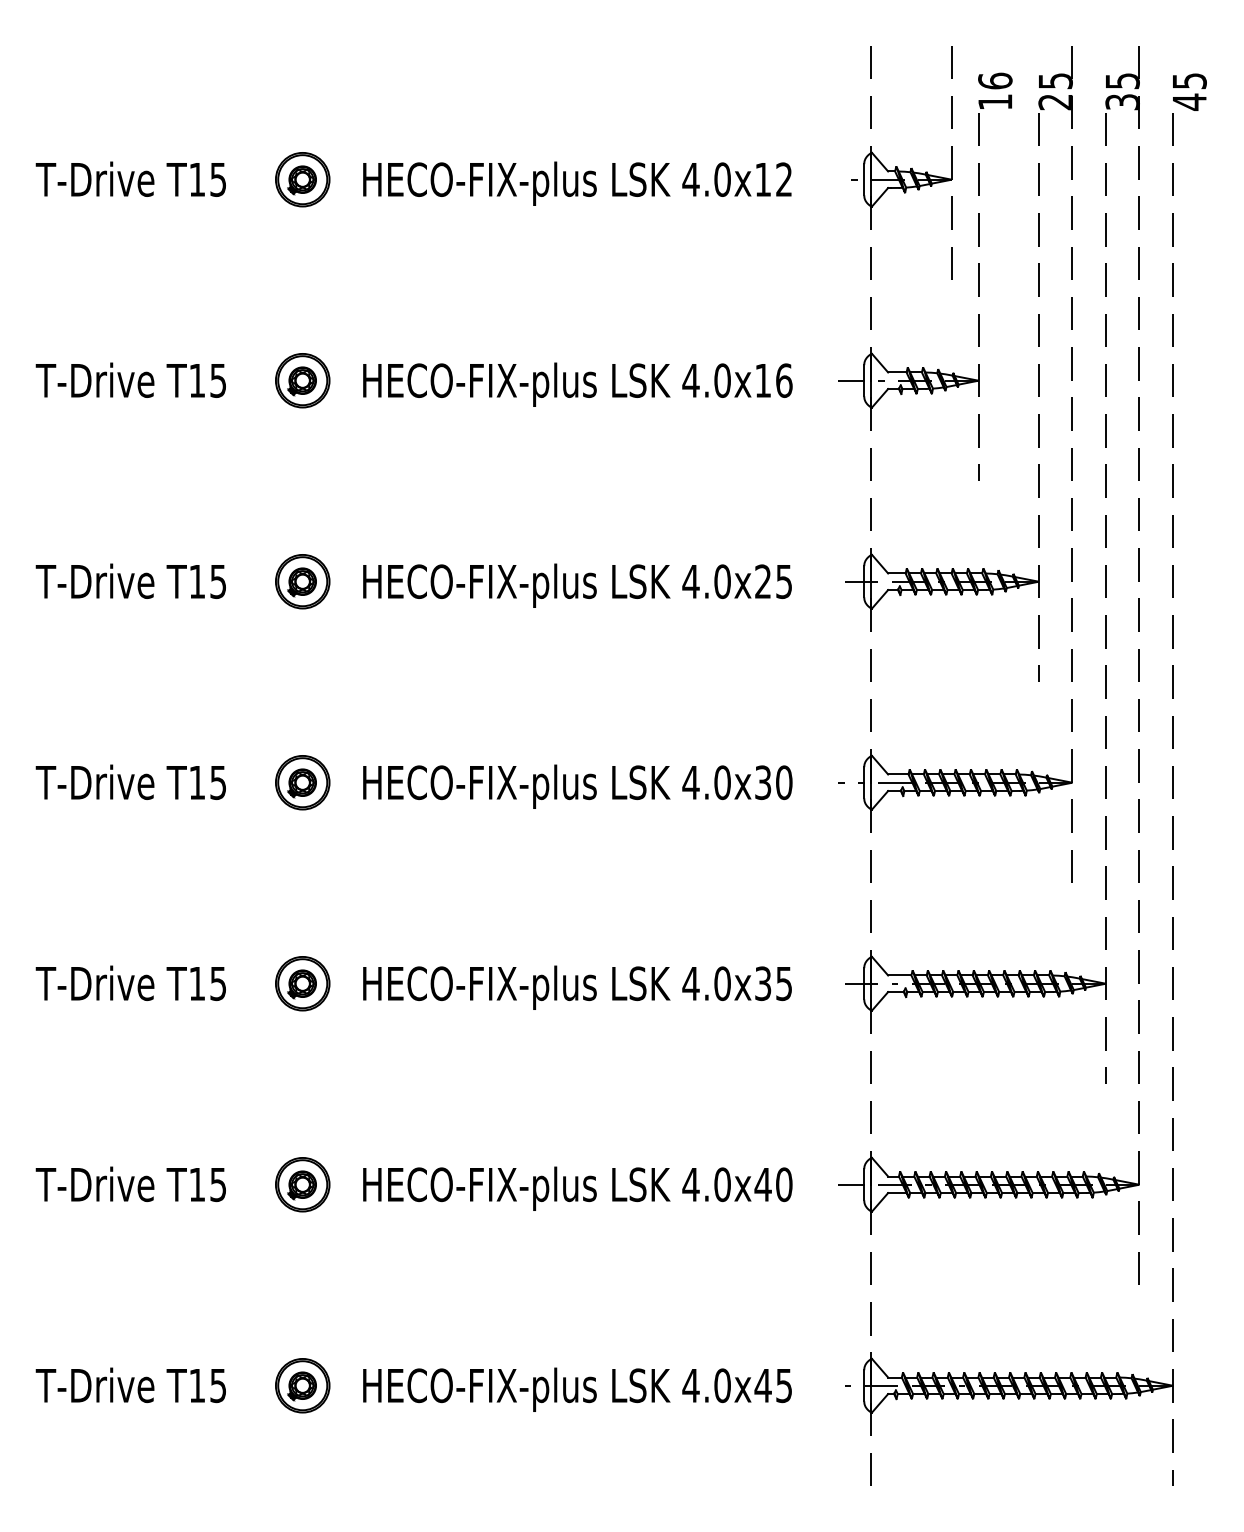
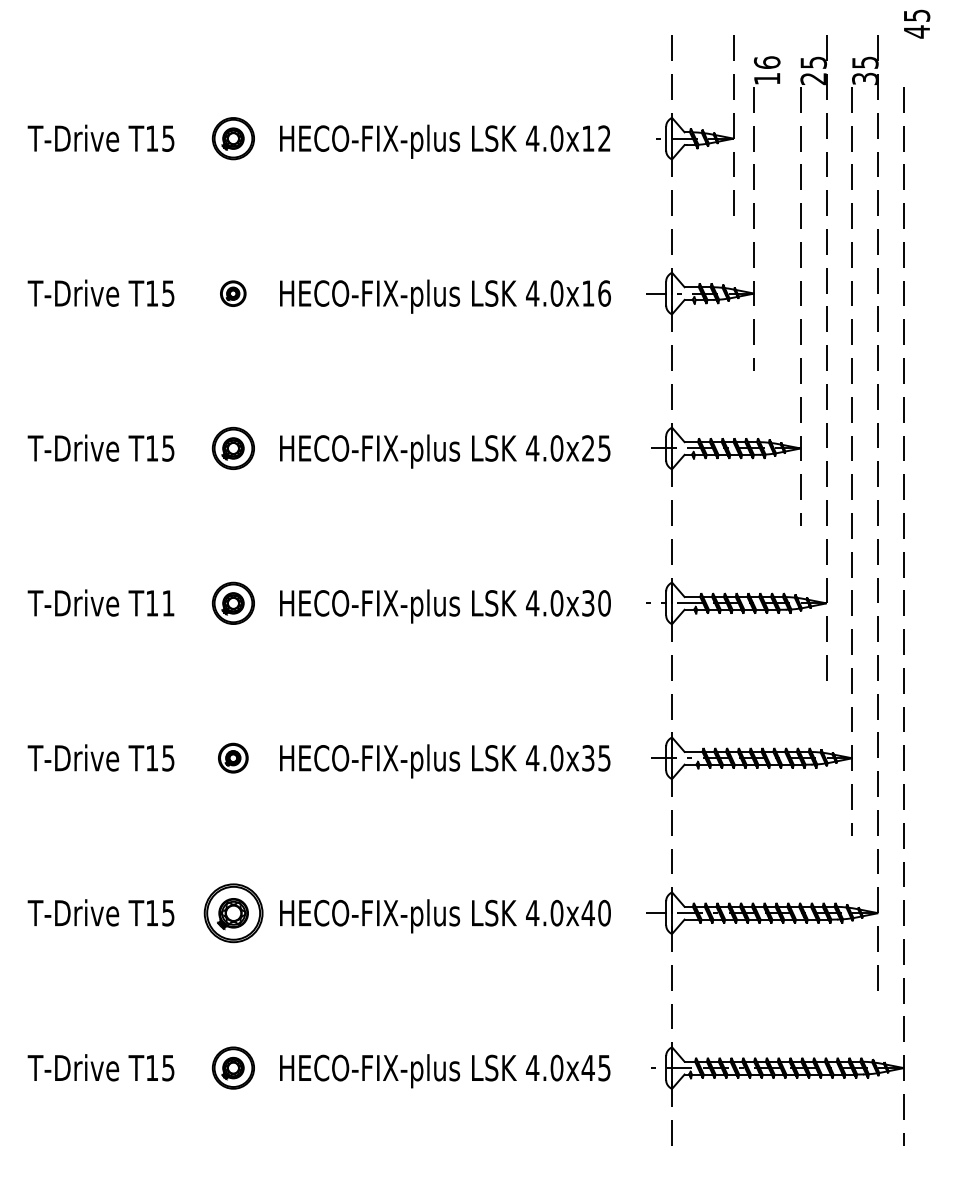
text: (1190, 91) -> (917, 23), moved
part: (301, 380) -> (232, 293), size x0.6
text: (218, 782) -> (168, 603), T15 -> T11
part: (301, 982) -> (232, 757), size x0.7
part: (301, 1183) -> (232, 912), size x1.4

